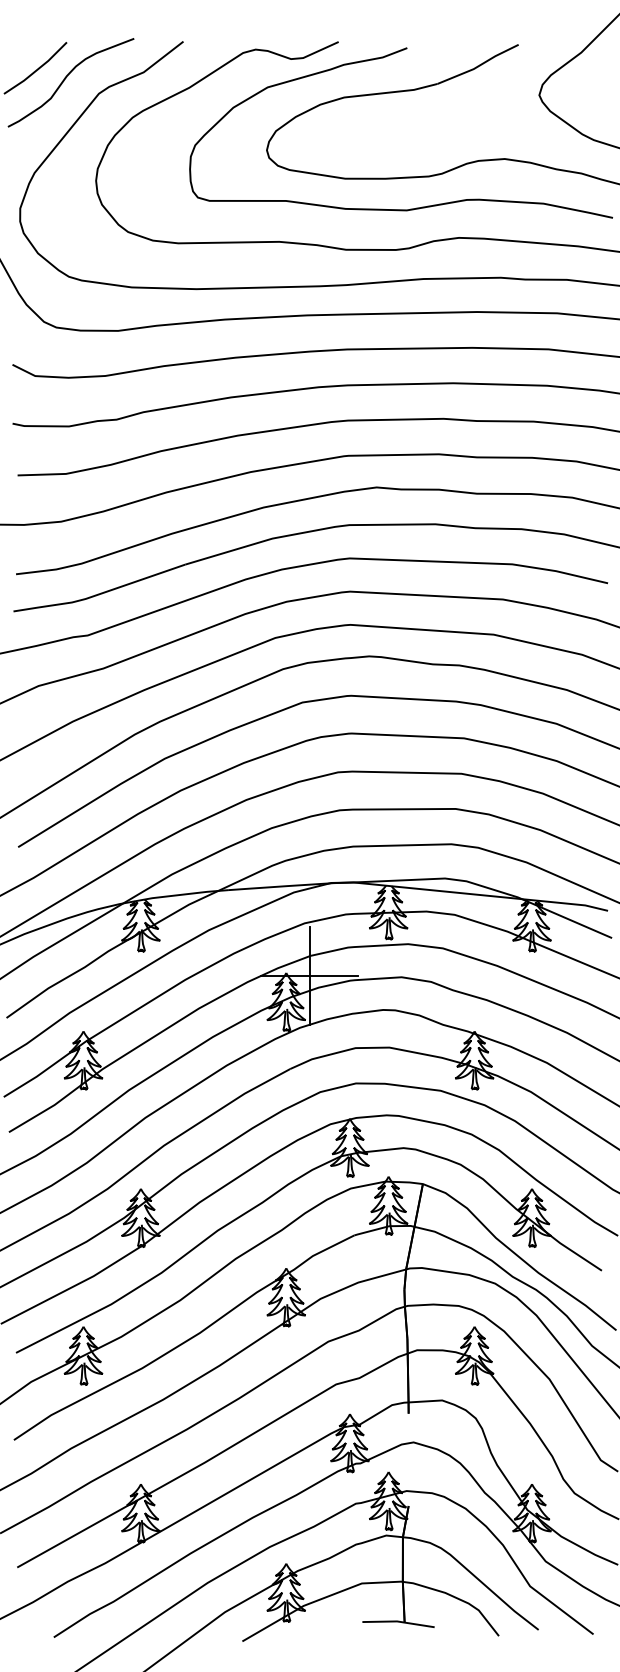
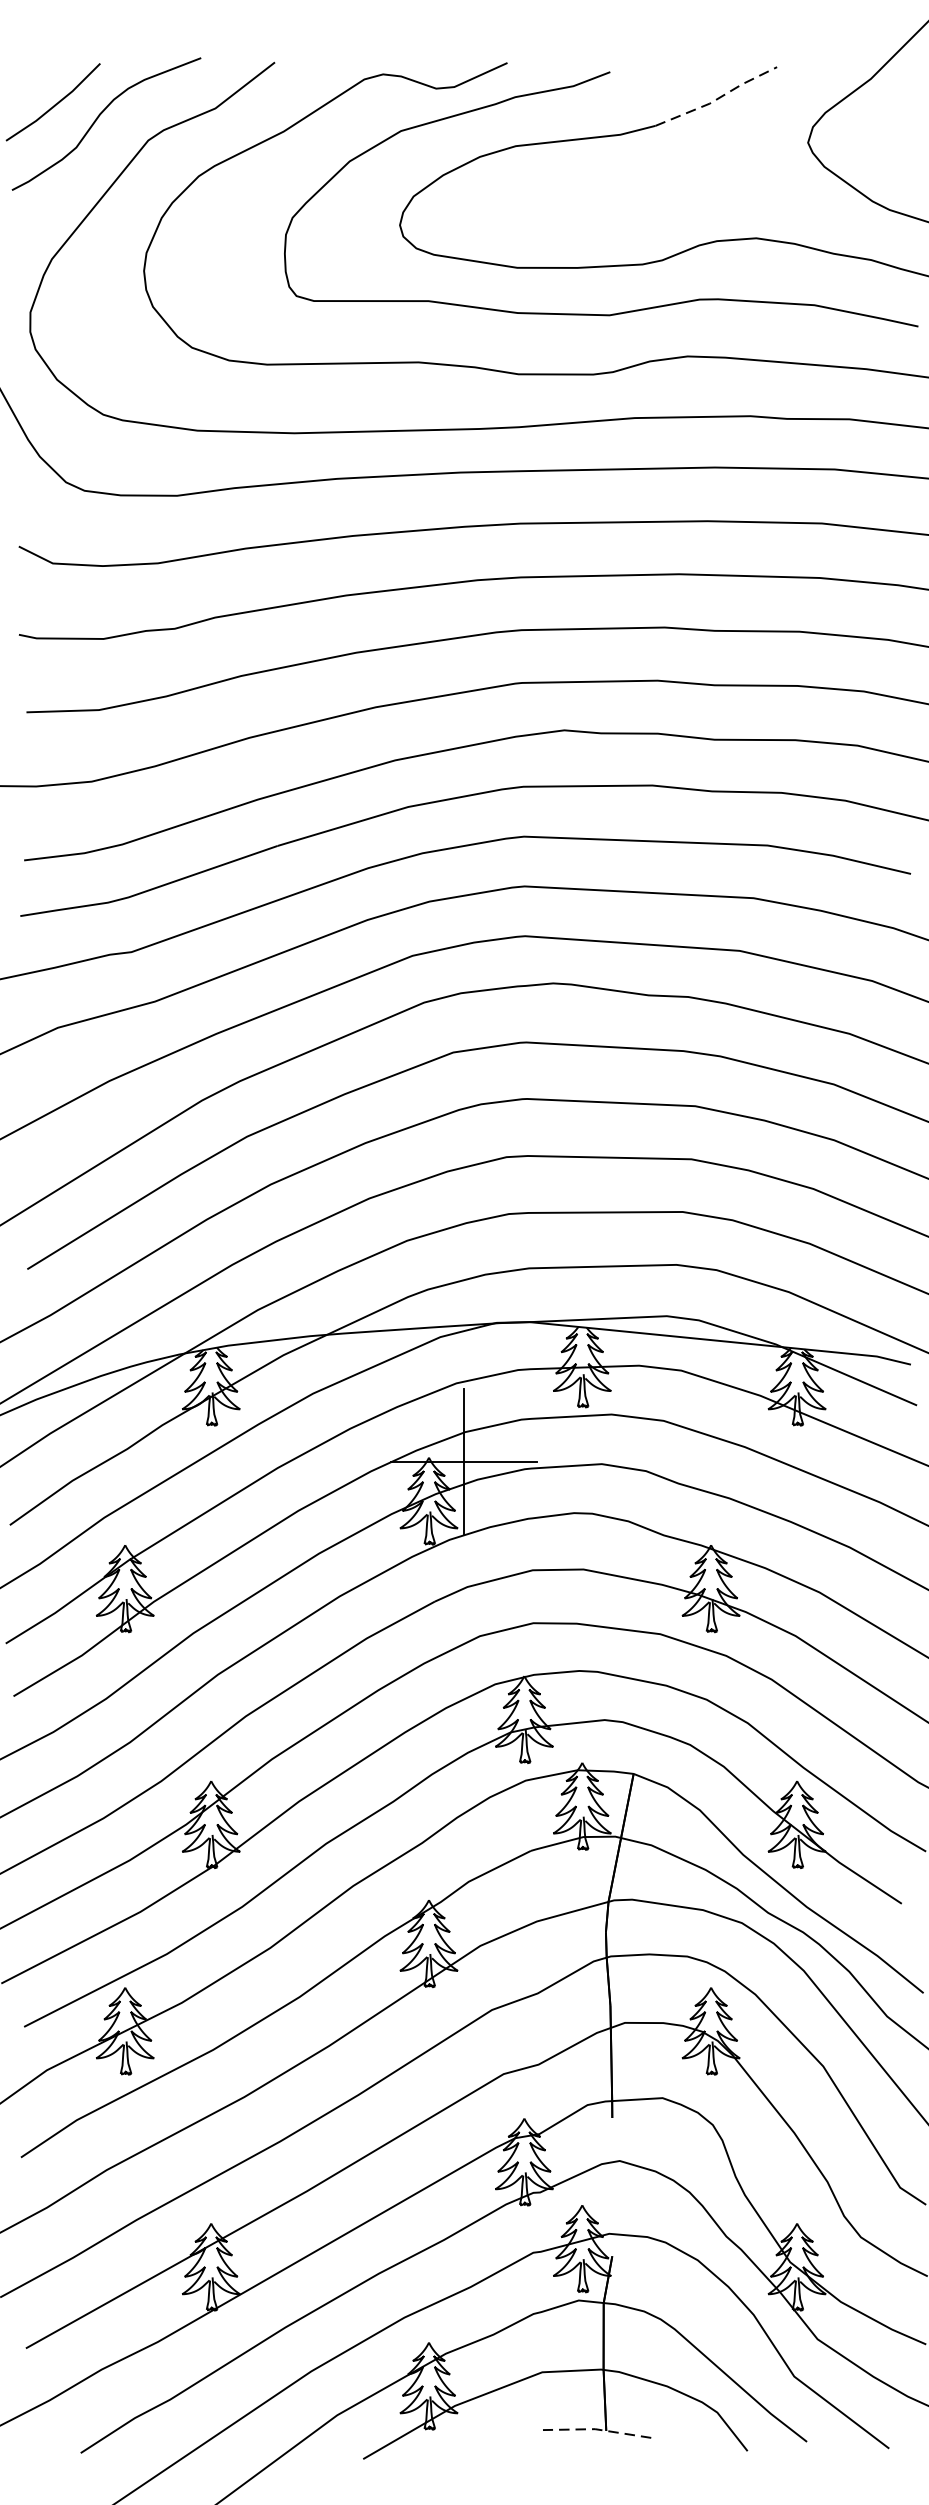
line: (478, 66) -> (716, 99), solid -> dashed
line: (398, 1621) -> (597, 2429), solid -> dashed

